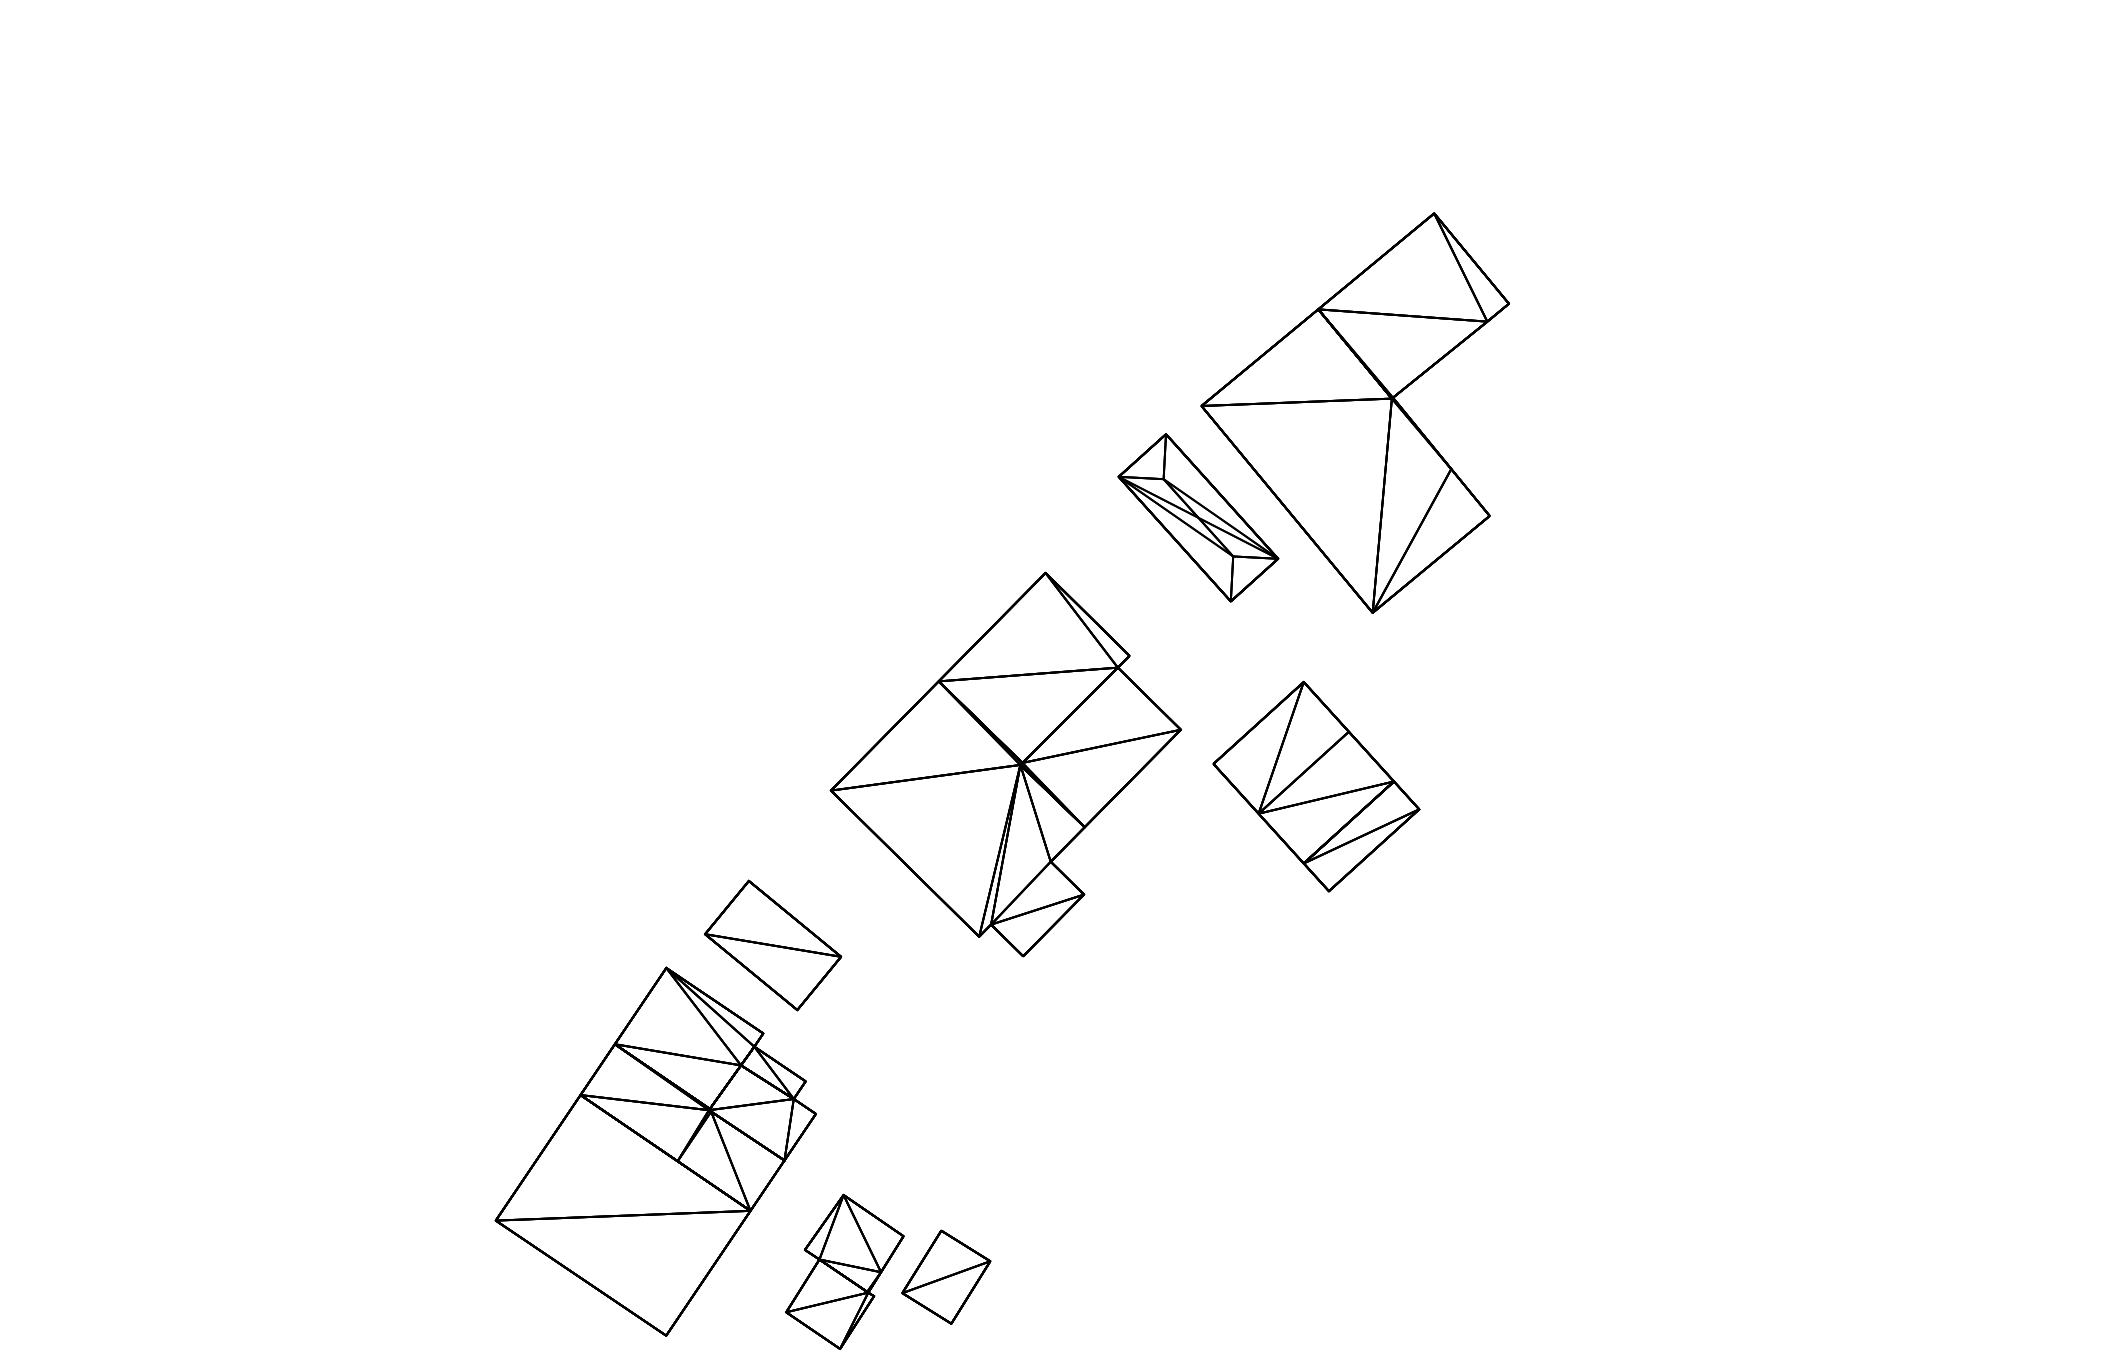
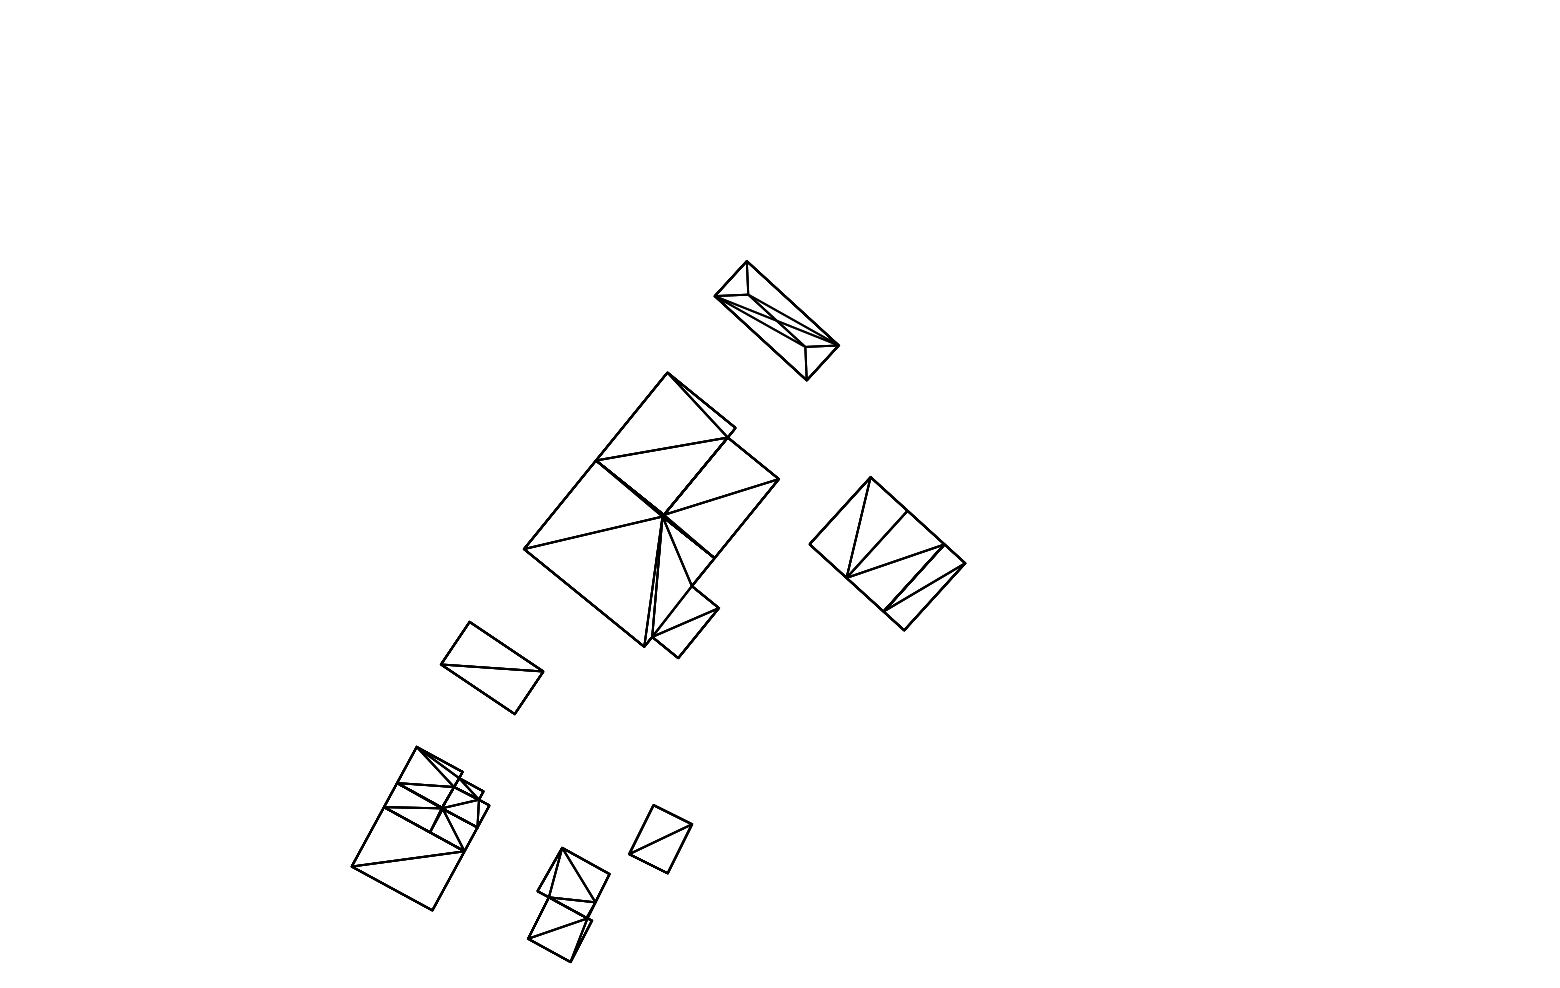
part: (1354, 412) -> (884, 231), removed
part: (1316, 786) -> (887, 553), moved
part: (655, 1151) -> (419, 828), size x0.6
part: (946, 1276) -> (660, 838), moved

